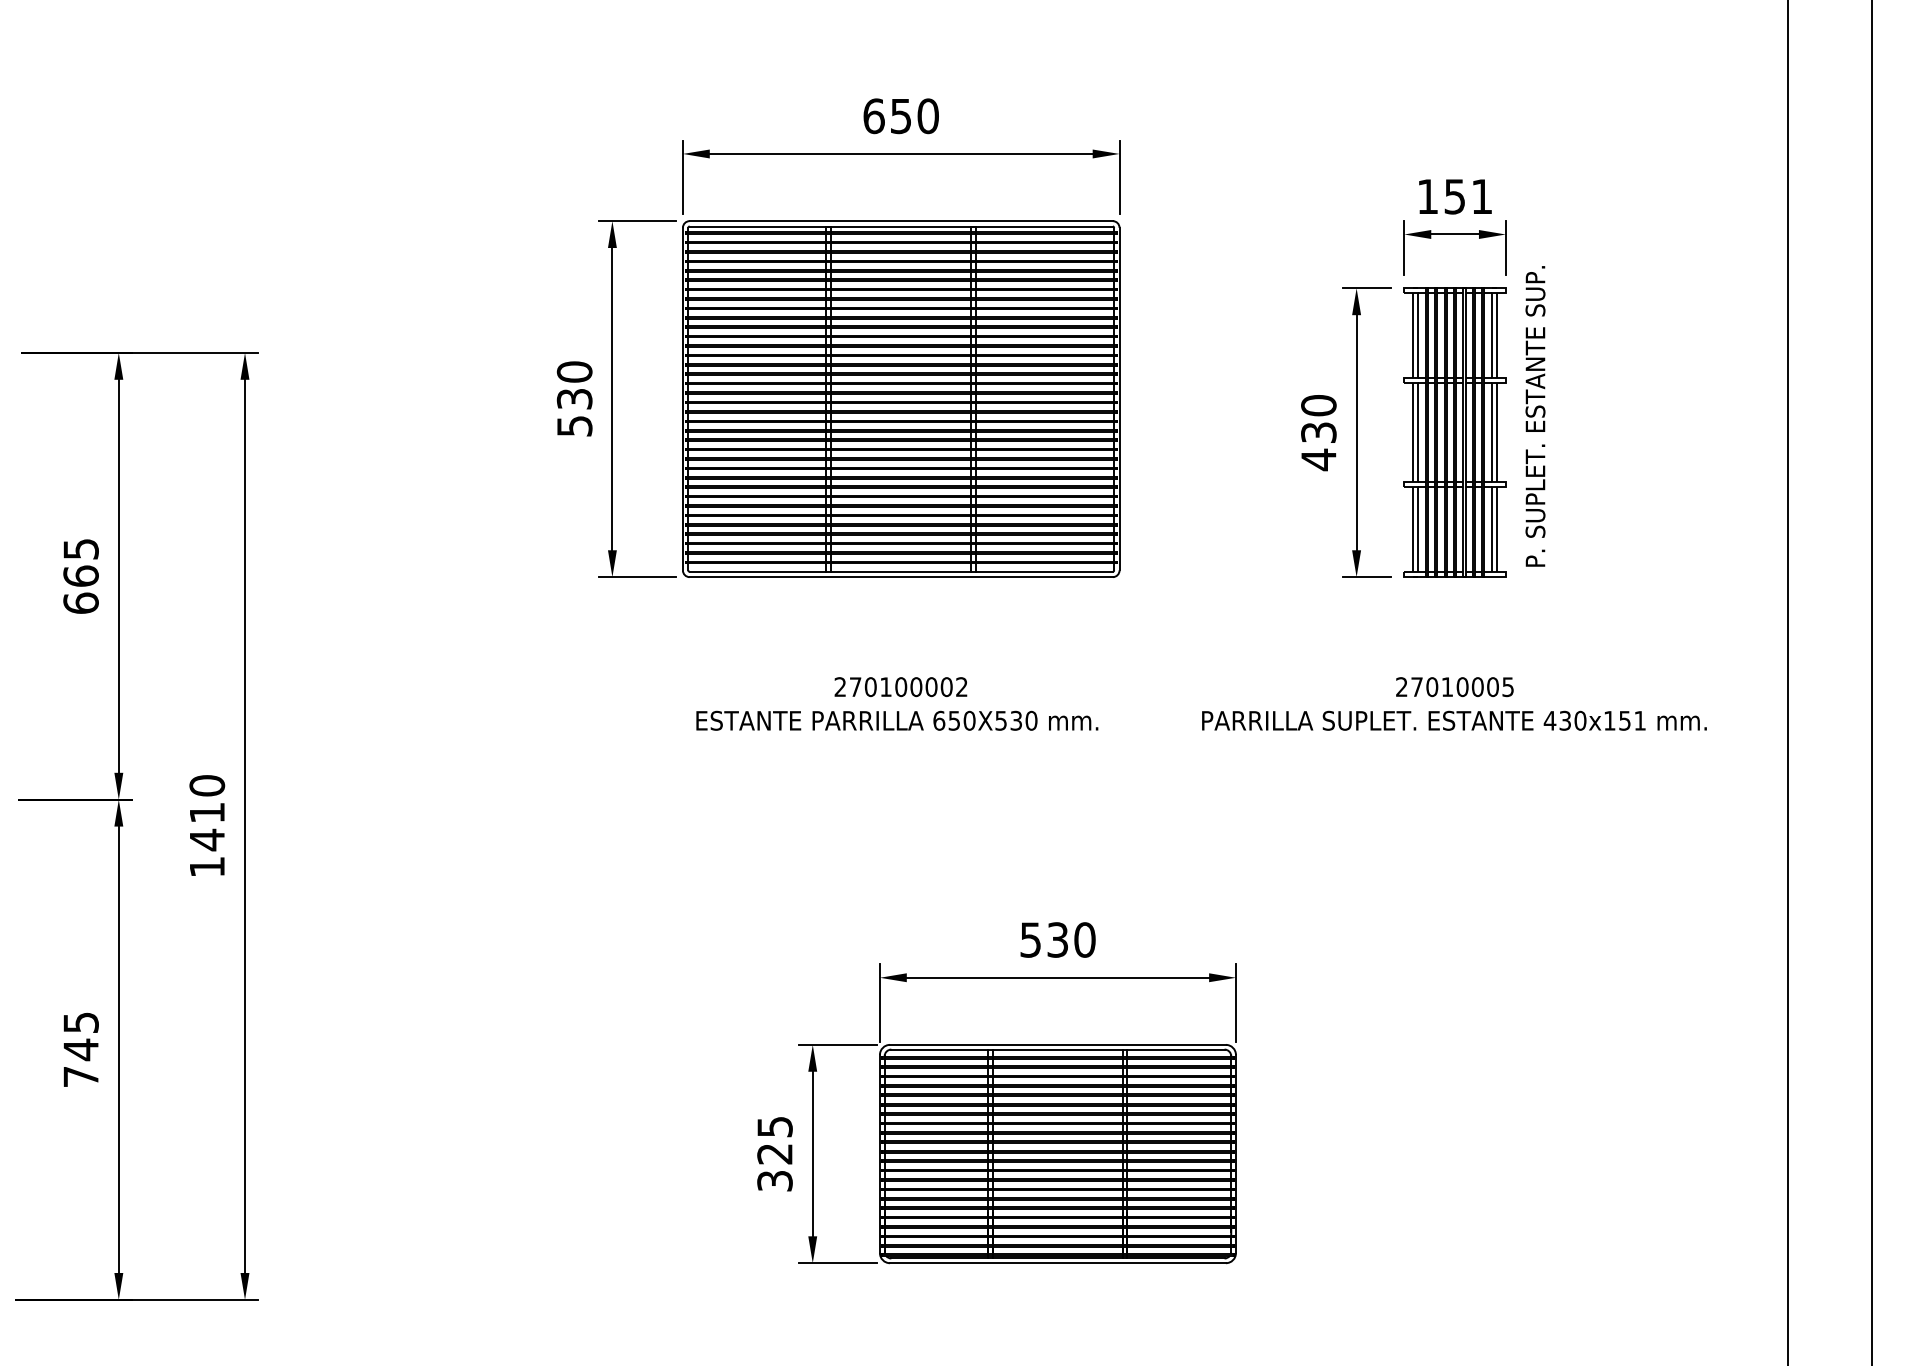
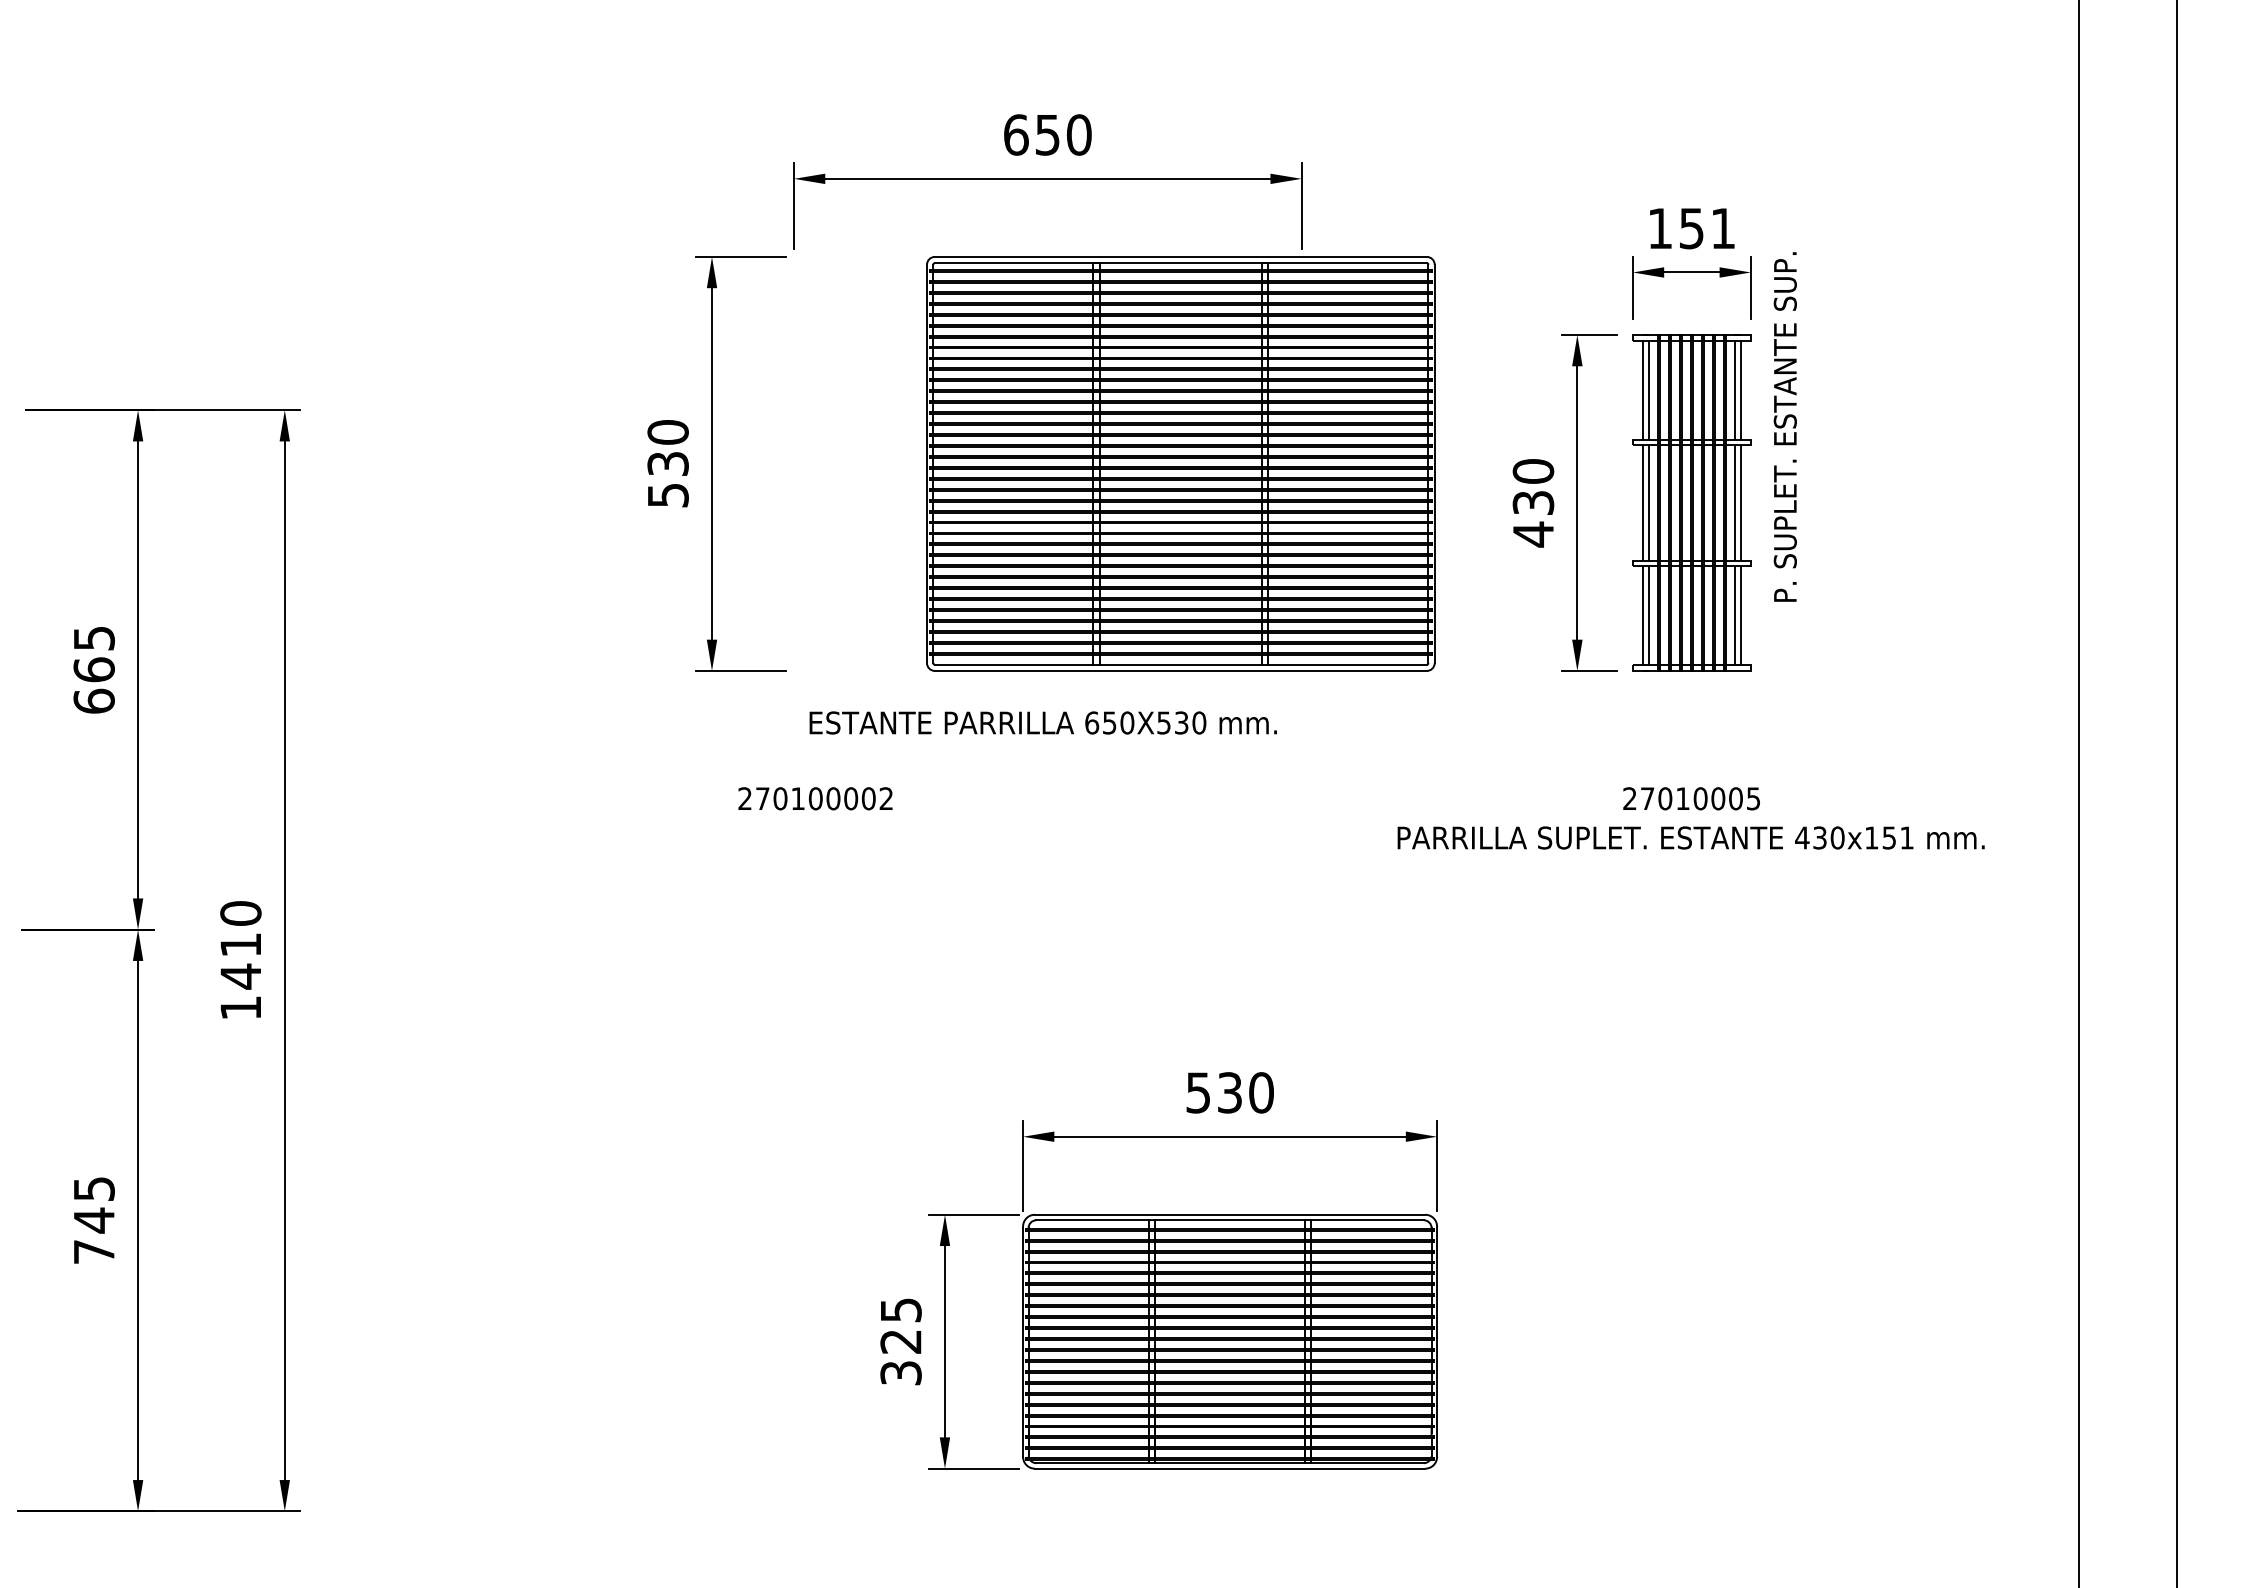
part: (900, 398) -> (1180, 463), moved
text: (1534, 415) -> (1784, 426), moved
text: (900, 686) -> (815, 798), moved
text: (896, 720) -> (1042, 722), moved

